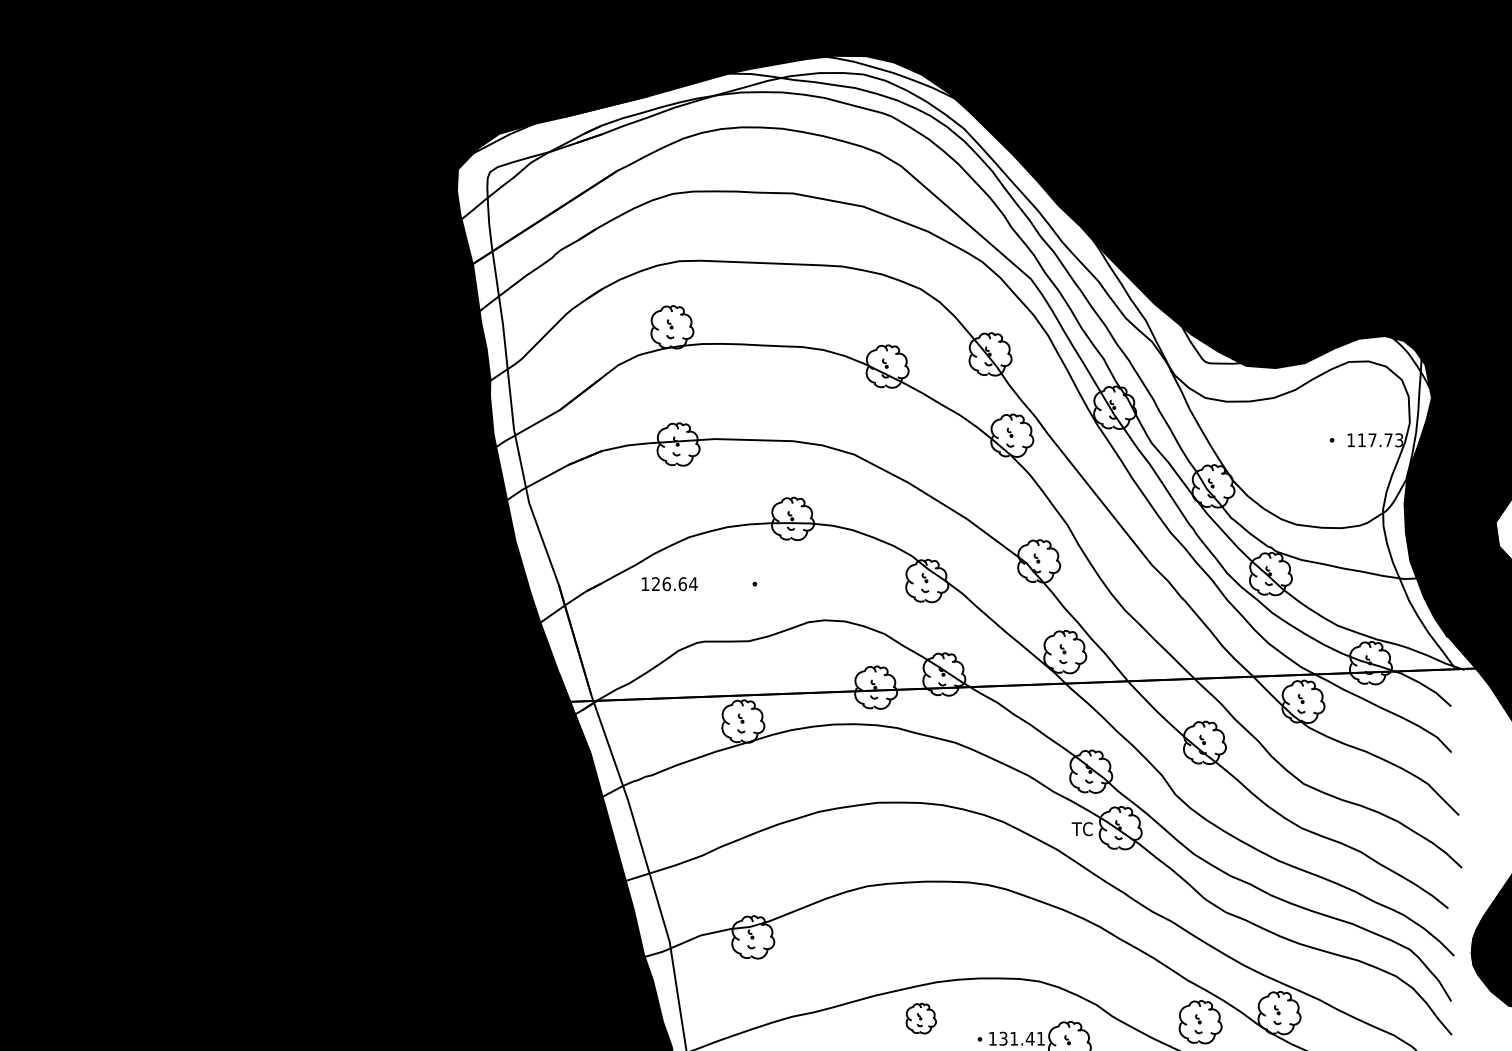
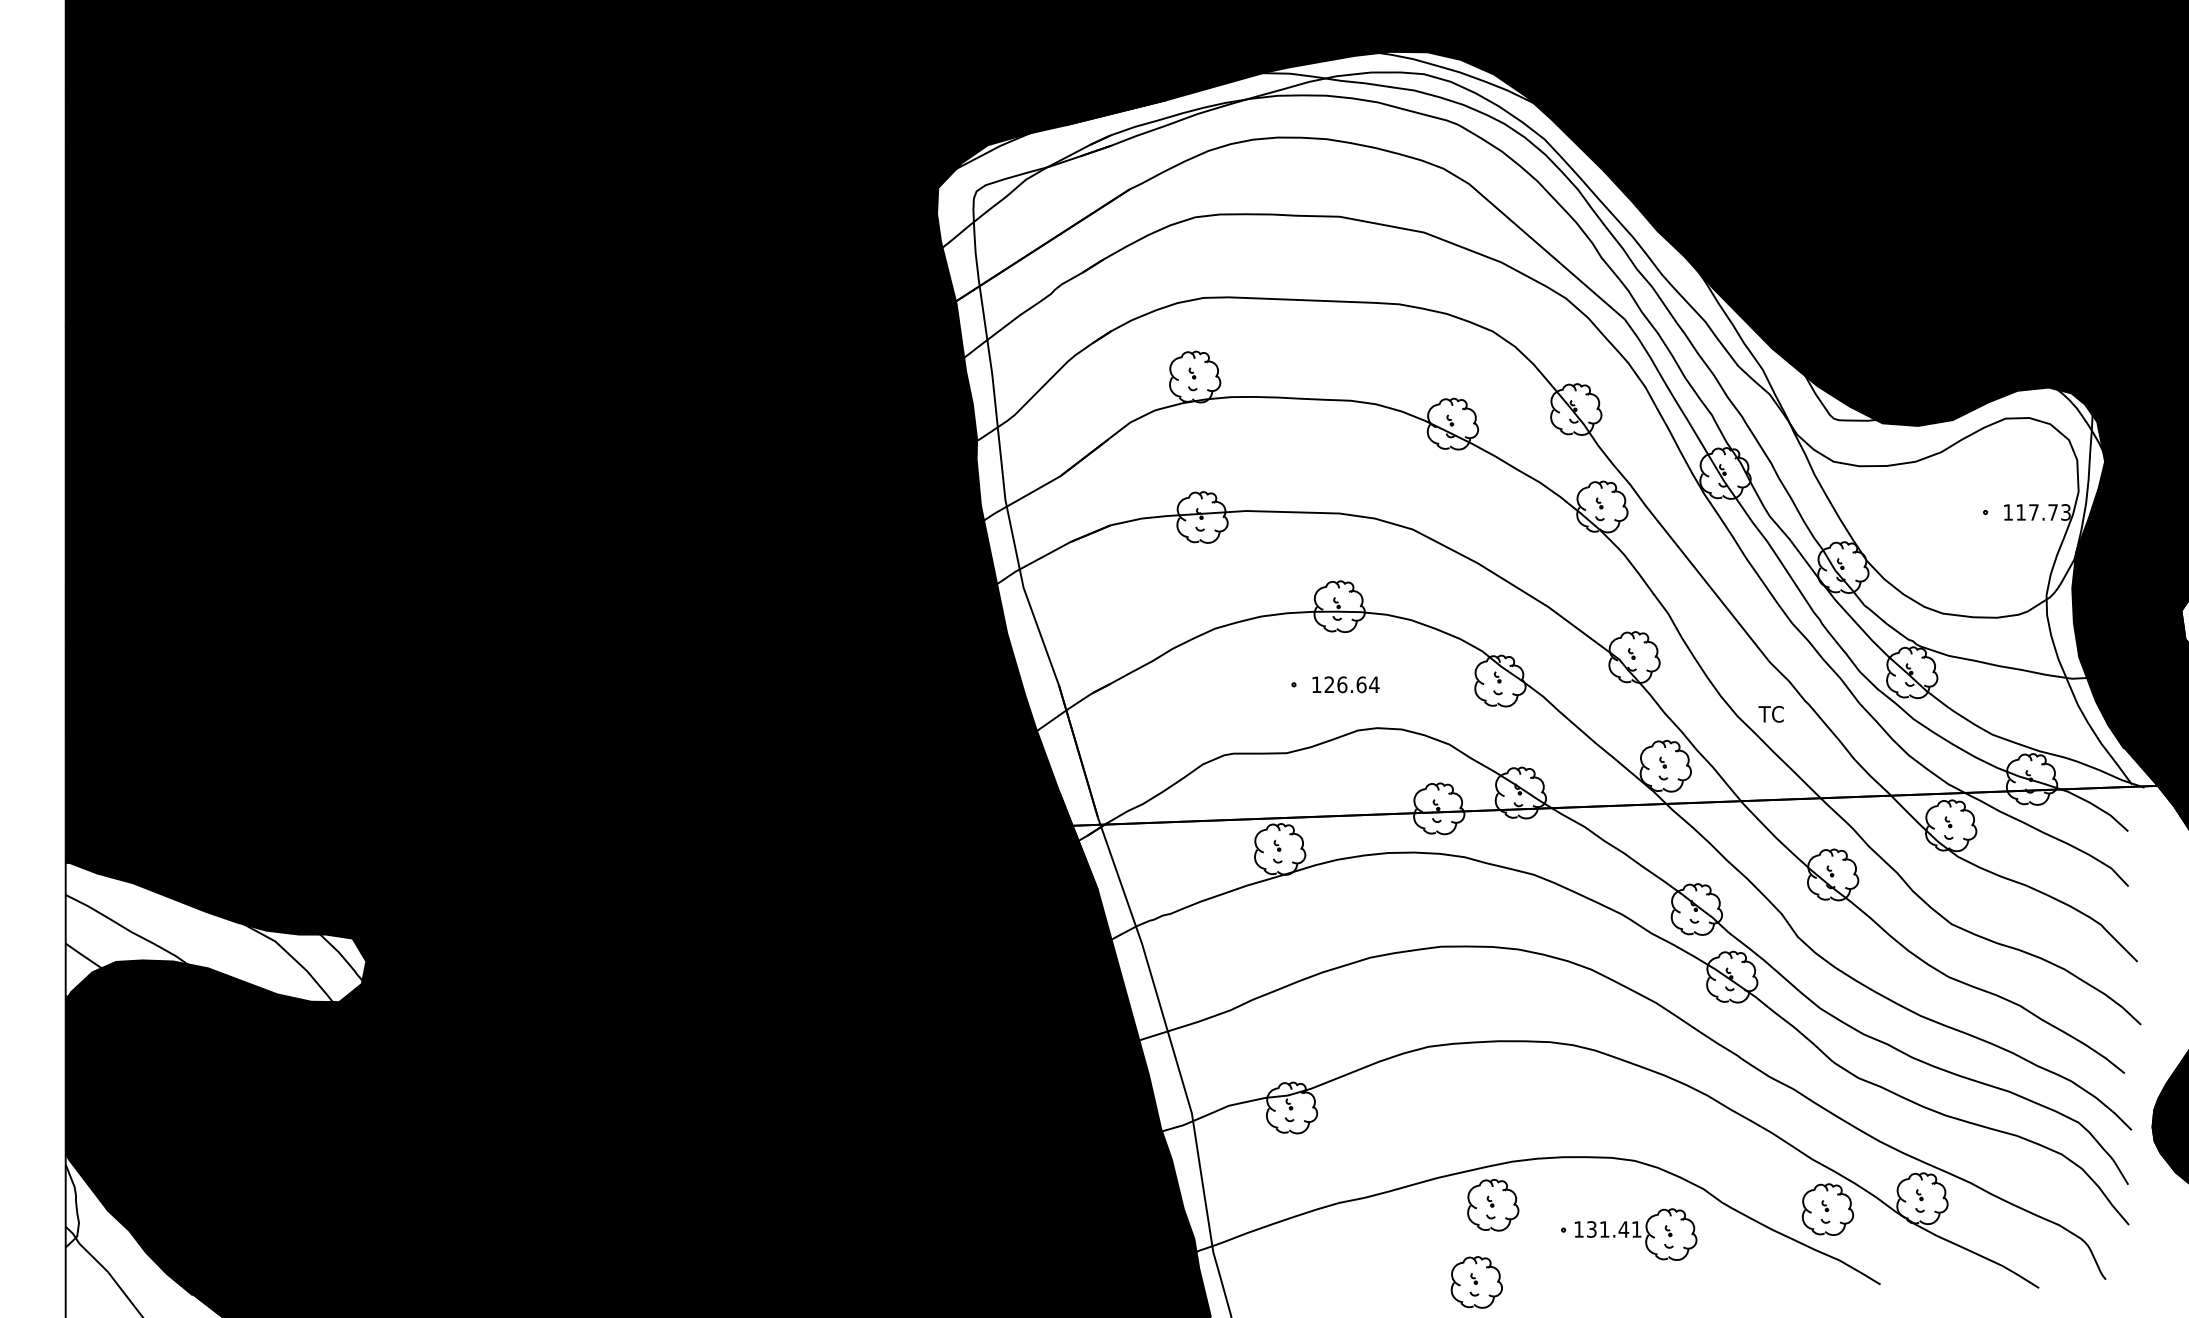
text: (669, 583) -> (1345, 684), moved
text: (1081, 829) -> (1770, 714), moved
part: (921, 1018) -> (1493, 1205), size x1.43

